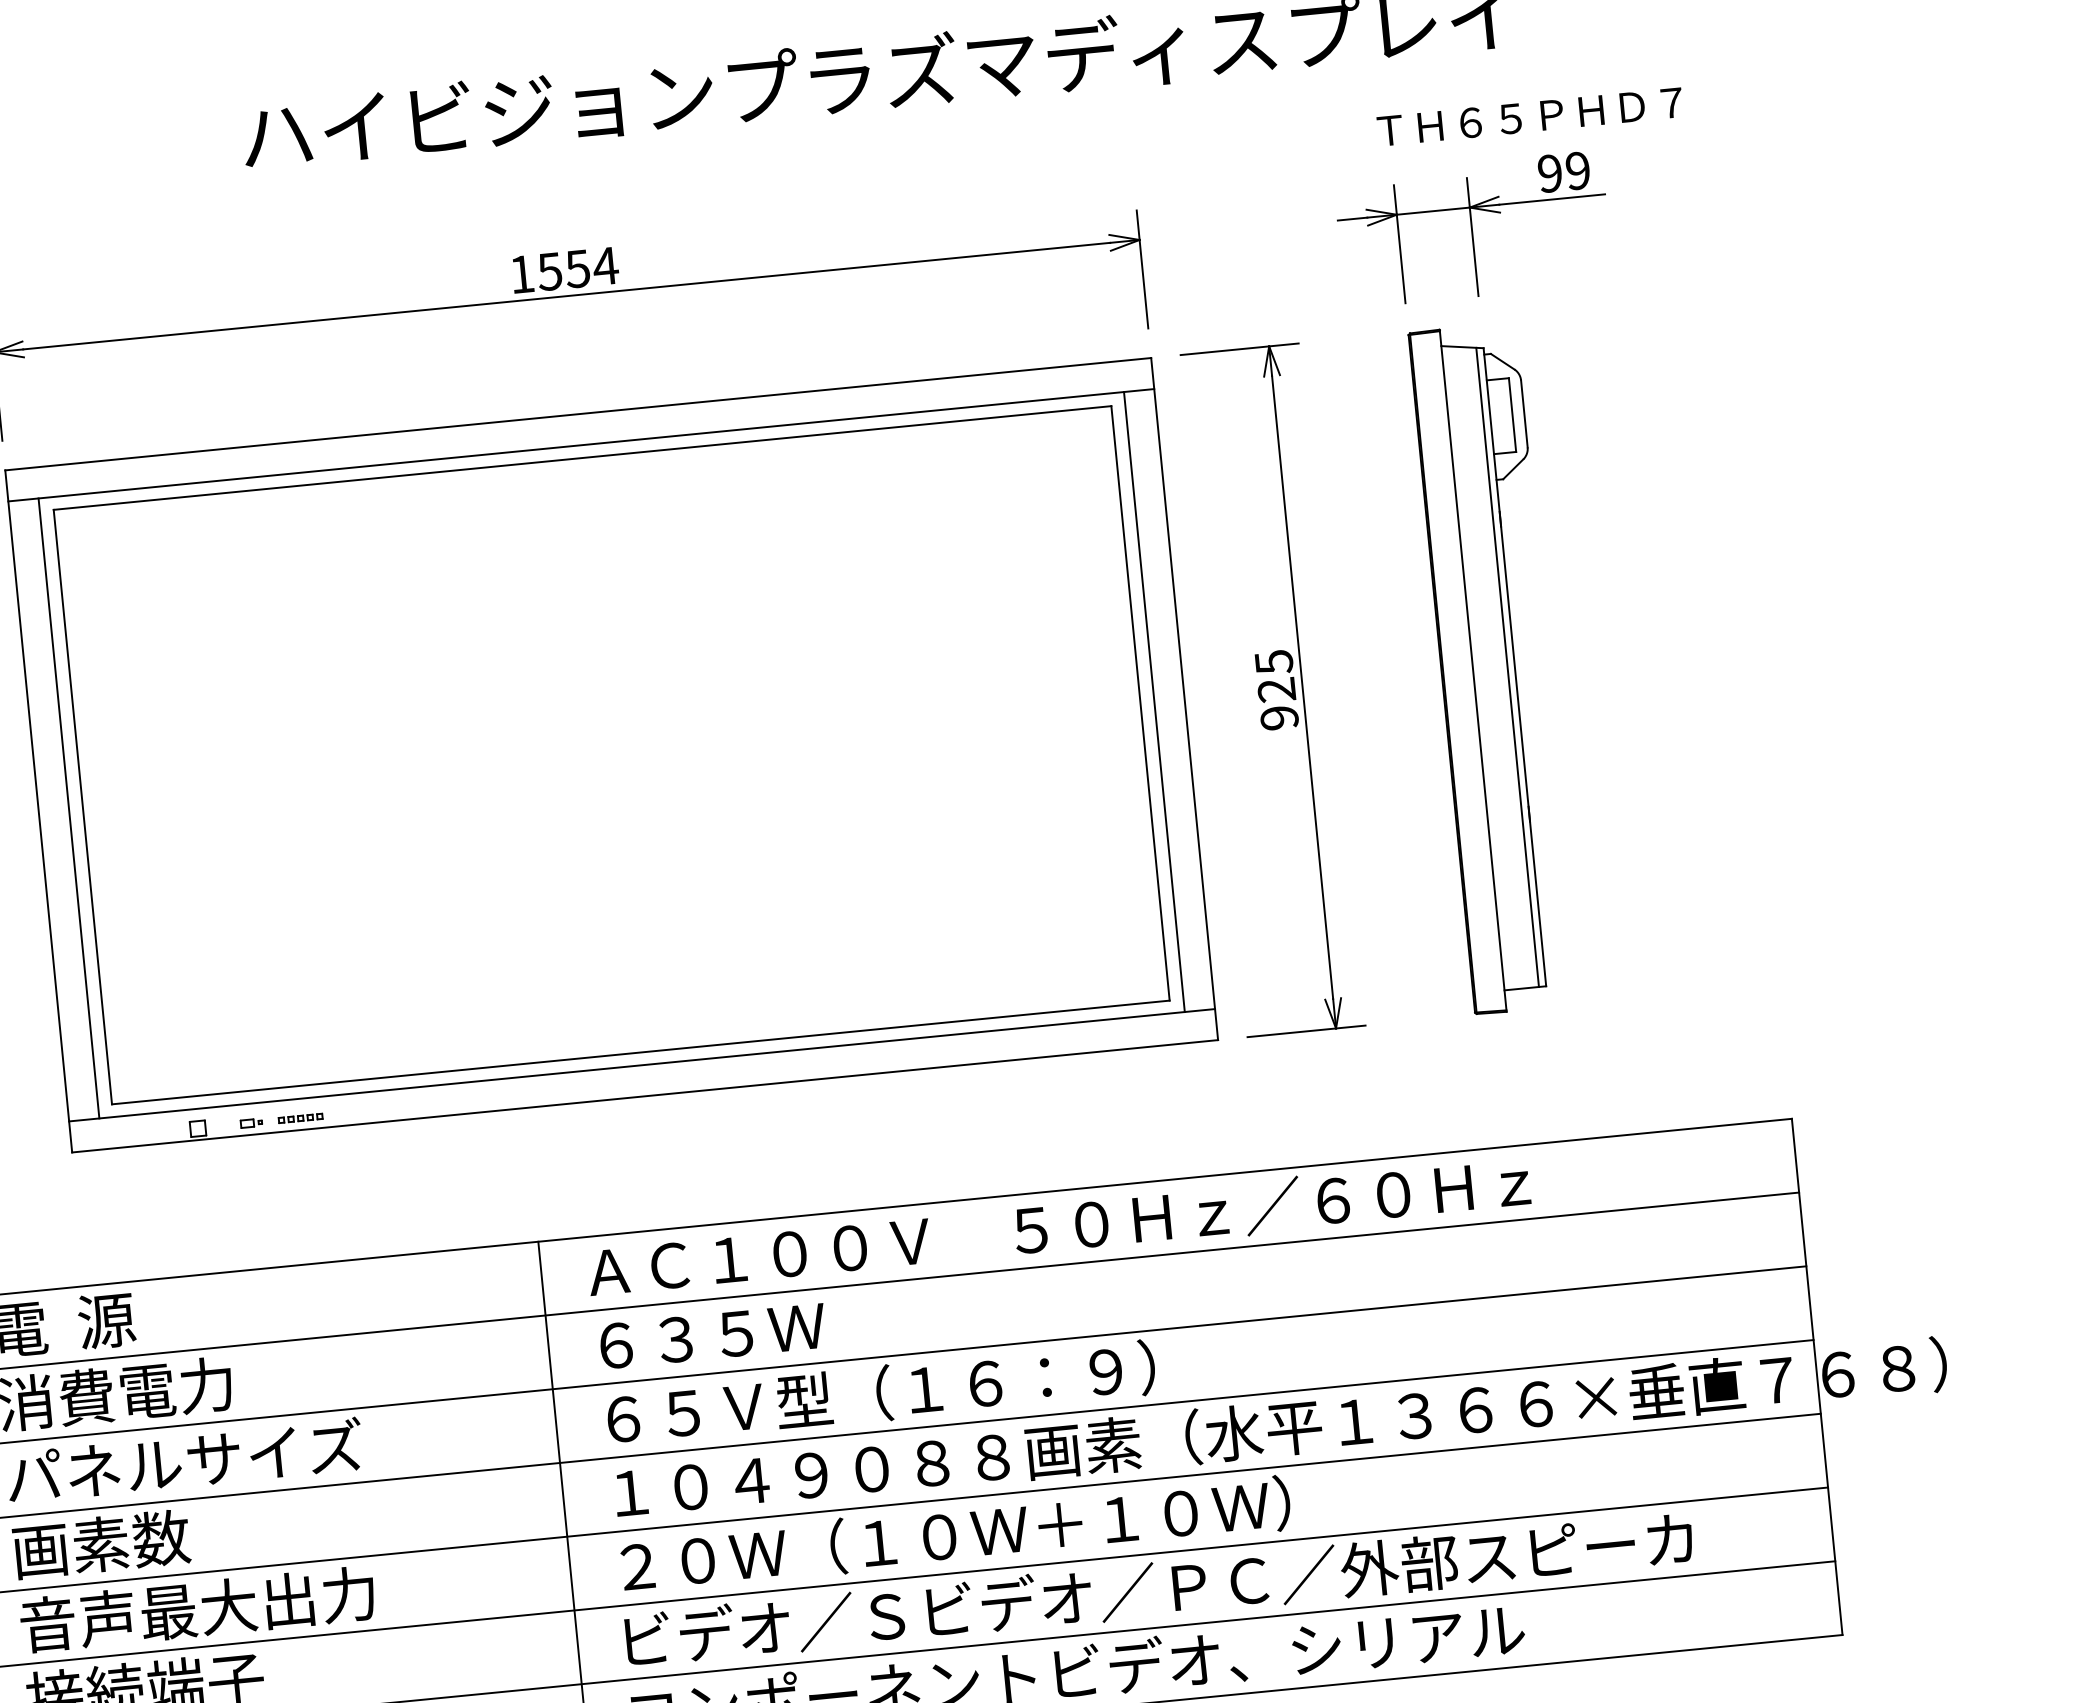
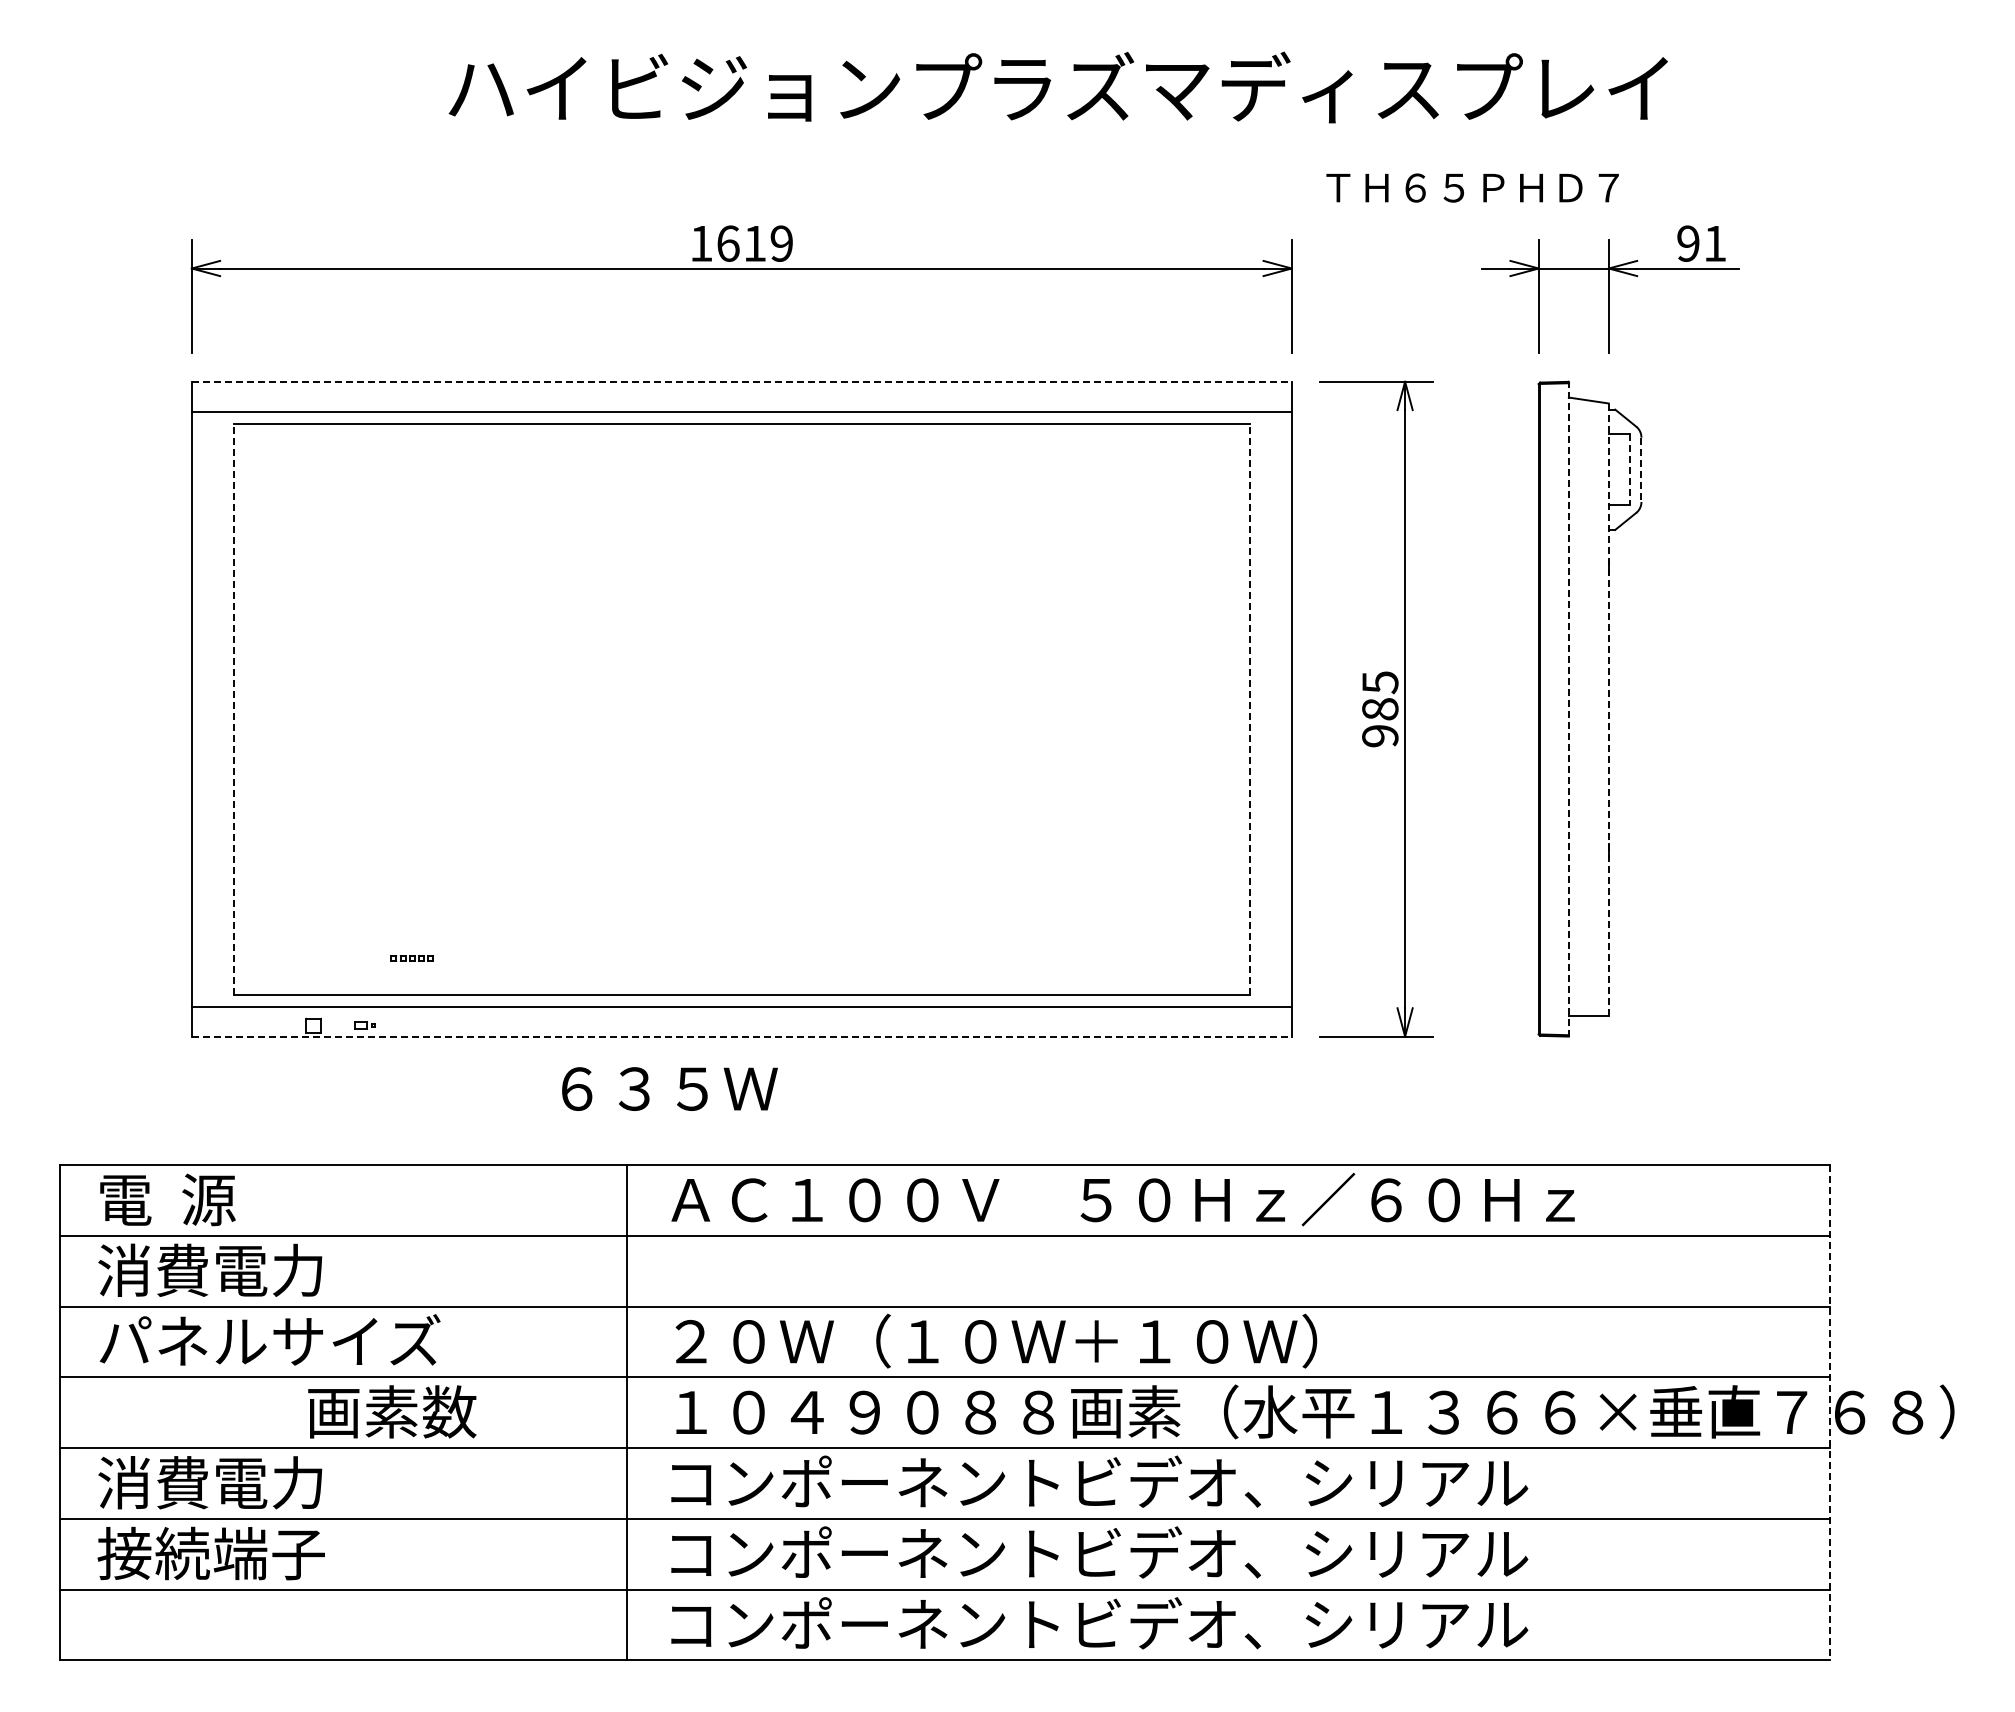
text: (1529, 116) -> (1472, 187), moved
text: (1578, 170) -> (1715, 243), 99 -> 91
text: (577, 268) -> (754, 243), 1554 -> 1619
line: (578, 413) -> (742, 381), solid -> dashed
line: (1524, 414) -> (1641, 470), solid -> dashed
line: (1513, 415) -> (1630, 470), solid -> dashed
line: (1507, 667) -> (1601, 709), removed
line: (1514, 667) -> (1608, 709), solid -> dashed
line: (1472, 670) -> (1568, 708), solid -> dashed
text: (1277, 690) -> (1380, 709), 925 -> 985
line: (1153, 701) -> (1262, 708), removed
line: (1140, 702) -> (1249, 708), solid -> dashed
line: (83, 806) -> (234, 708), solid -> dashed
line: (68, 807) -> (220, 708), removed
line: (645, 1096) -> (742, 1036), solid -> dashed
part: (299, 1118) -> (411, 958), moved
text: (712, 1335) -> (669, 1088), moved
line: (1817, 1376) -> (1830, 1412), solid -> dashed
text: (941, 1386) -> (996, 1340), ６５Ｖ型（１６：９） -> ２０Ｗ（１０Ｗ＋１０Ｗ）
text: (1063, 1524) -> (1099, 1482), ２０Ｗ（１０Ｗ＋１０Ｗ） -> コンポーネントビデオ、シリアル
text: (101, 1543) -> (392, 1411), moved
text: (1158, 1589) -> (1183, 1553), ビデオ／Ｓビデオ／ＰＣ／外部スピーカ -> コンポーネントビデオ、シリアル
text: (196, 1609) -> (267, 1482), 音声最大出力 -> 消費電力

